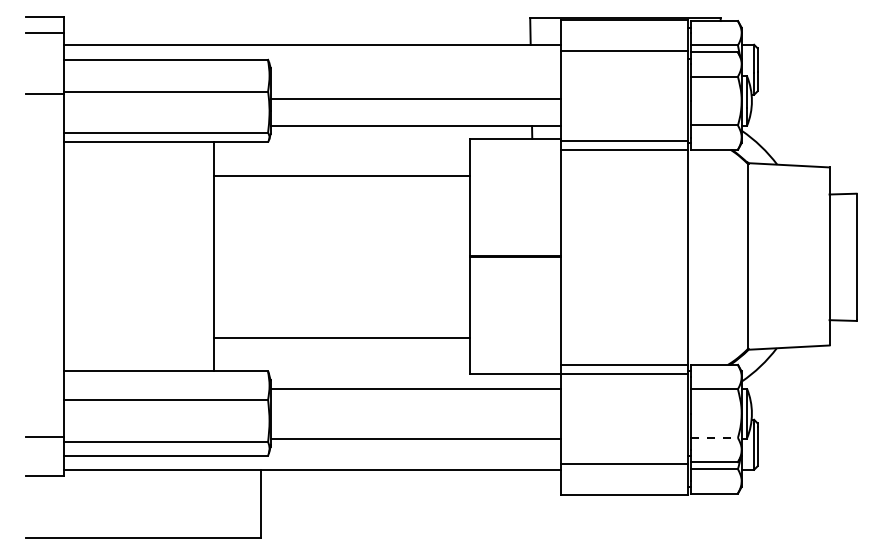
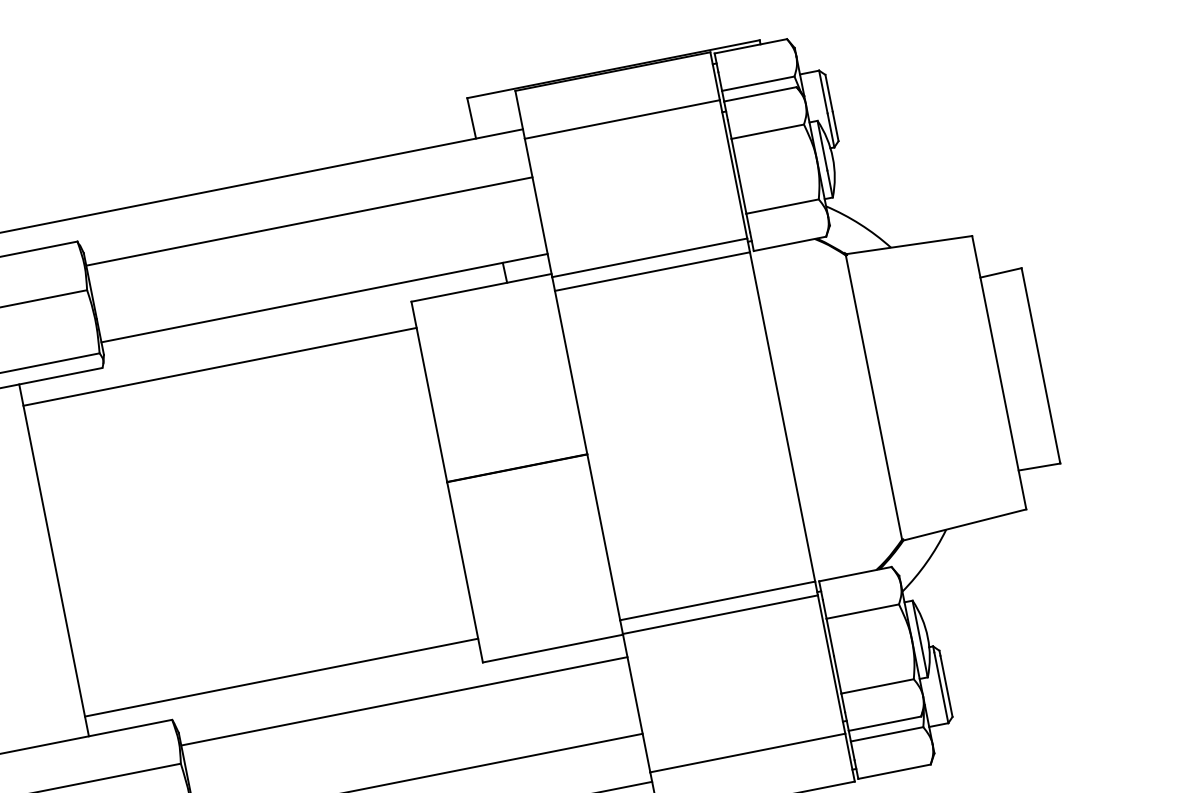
line: (415, 99) -> (308, 222), moved
line: (341, 176) -> (219, 367), moved
line: (341, 337) -> (280, 677), moved
line: (714, 437) -> (877, 685), dashed -> solid

